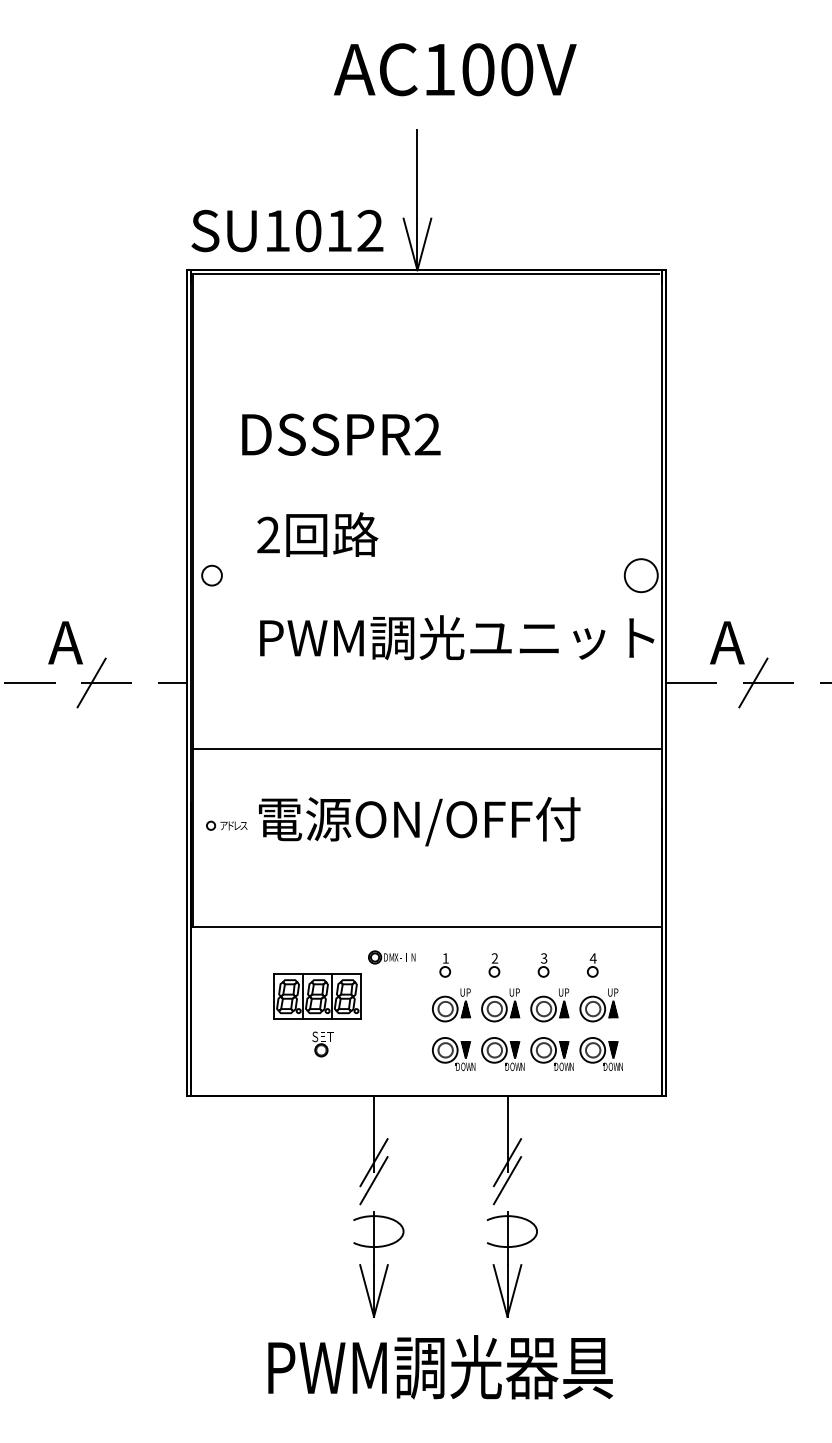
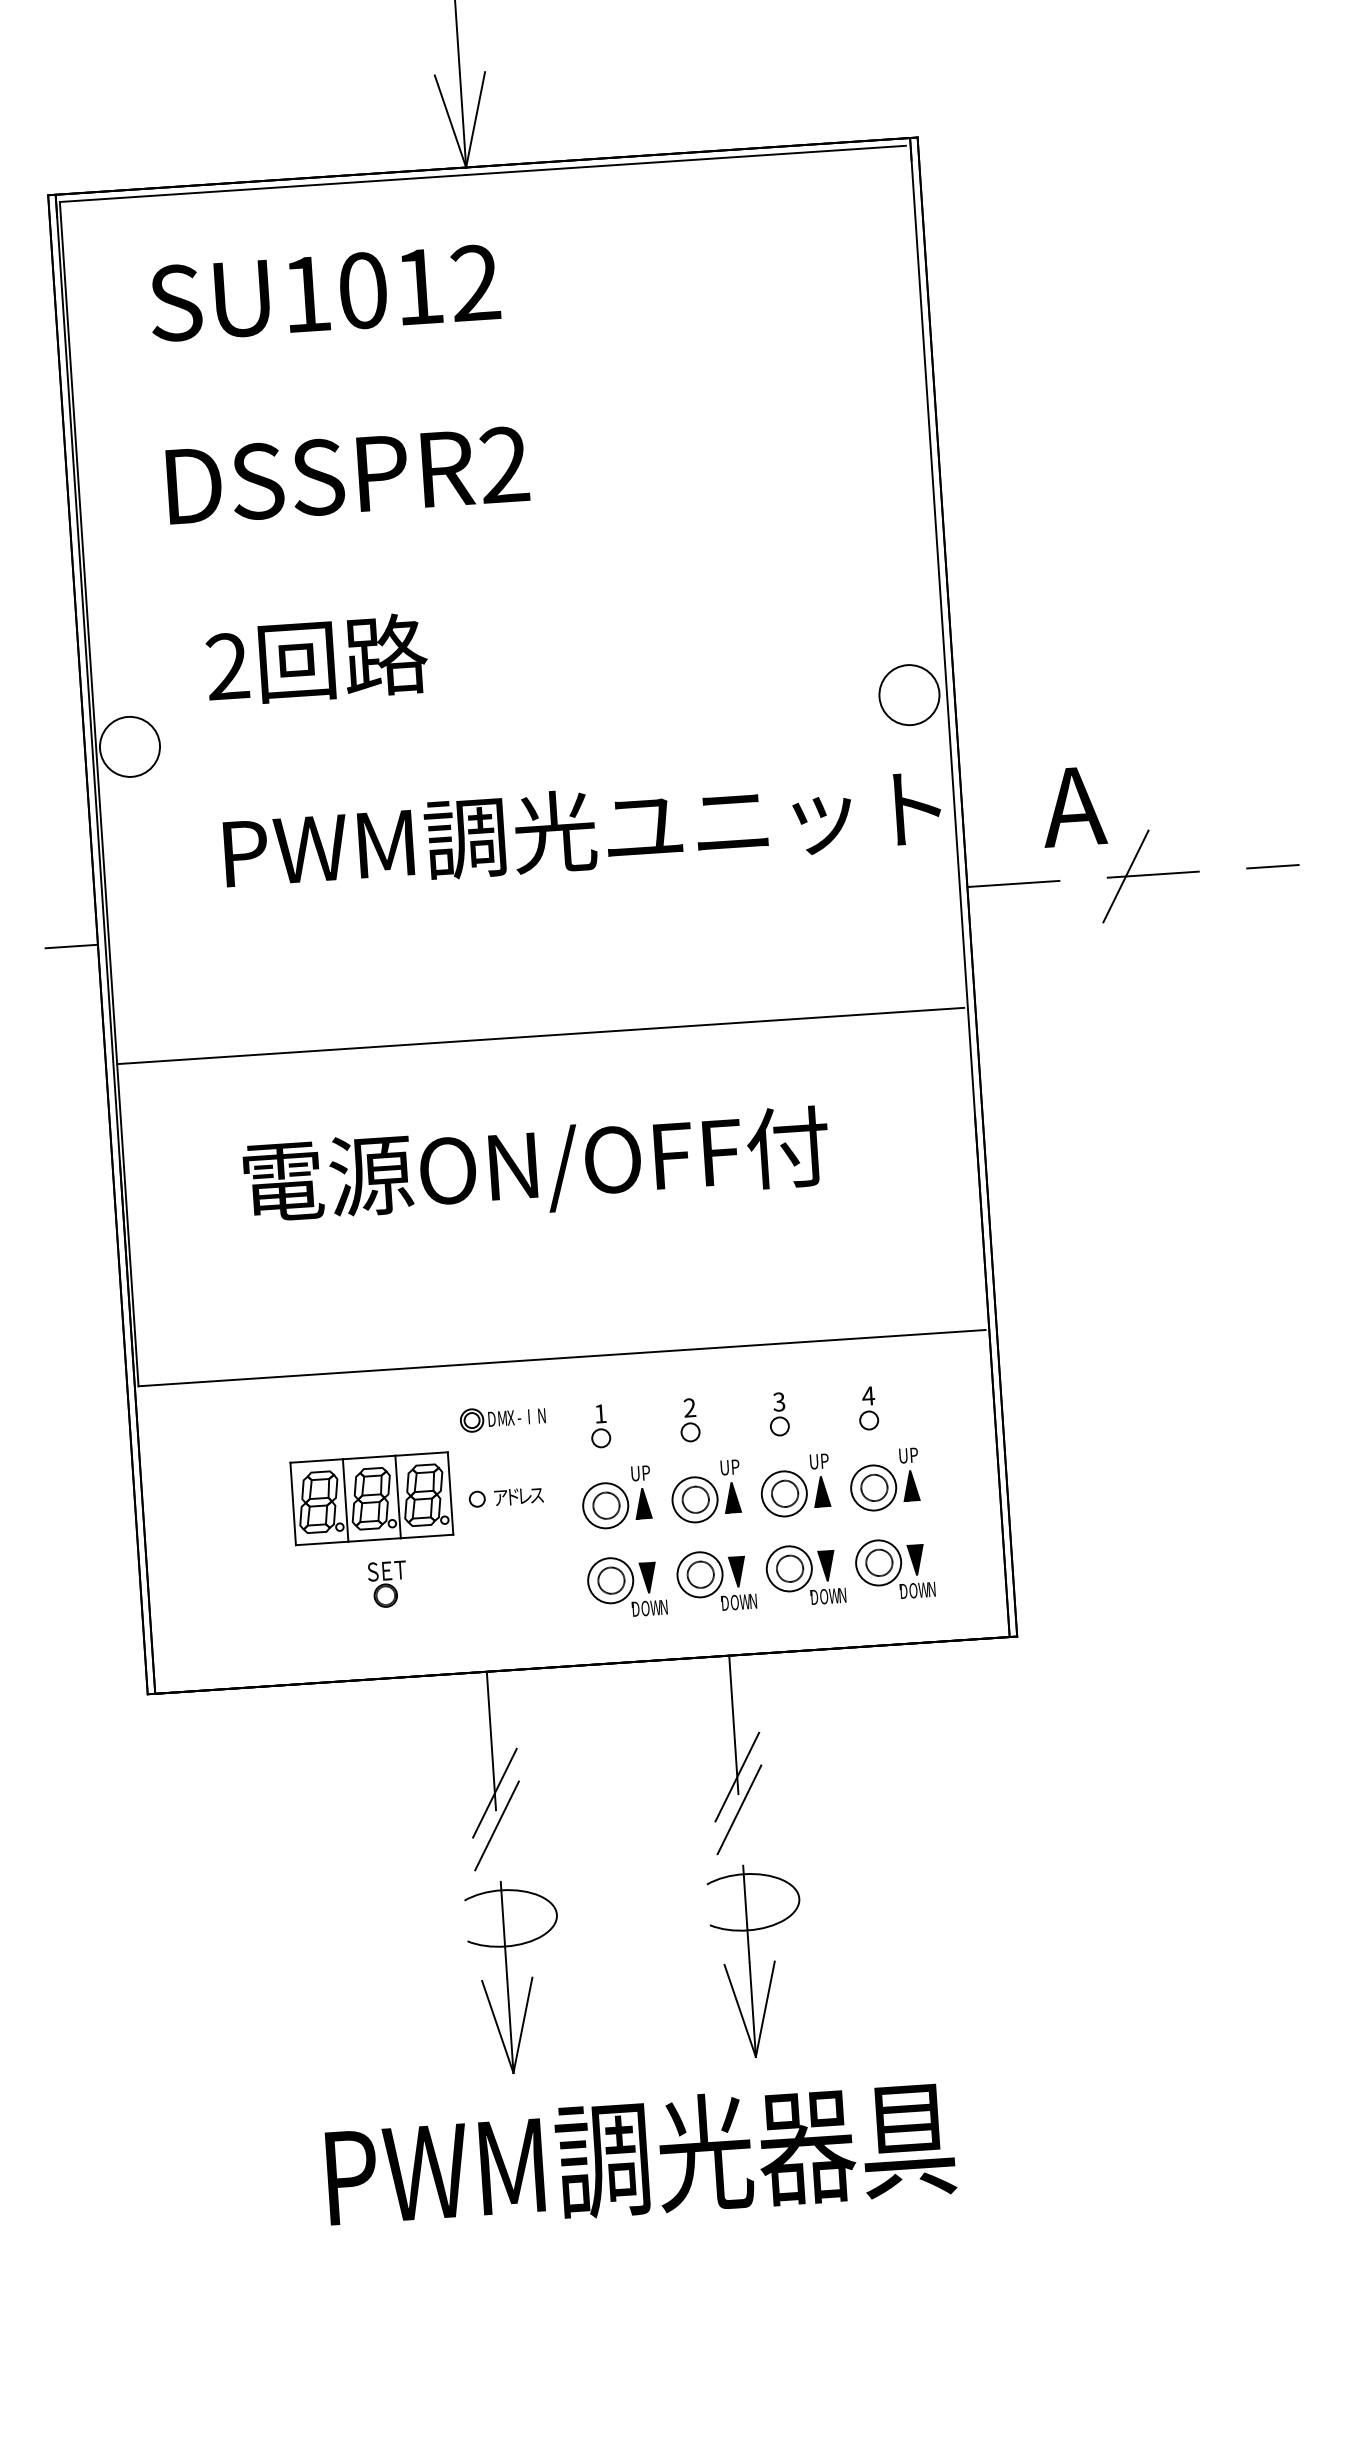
text: (287, 230) -> (324, 292), moved
circle: (211, 575) -> (128, 746), size x1.67
part: (226, 825) -> (505, 1496), moved

